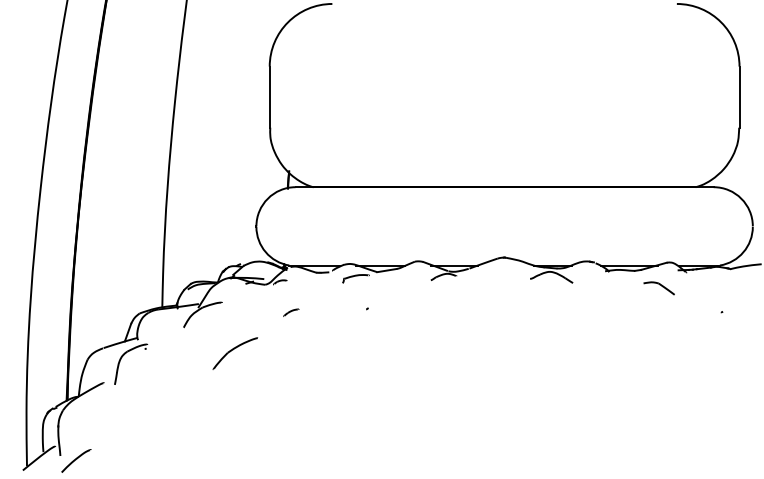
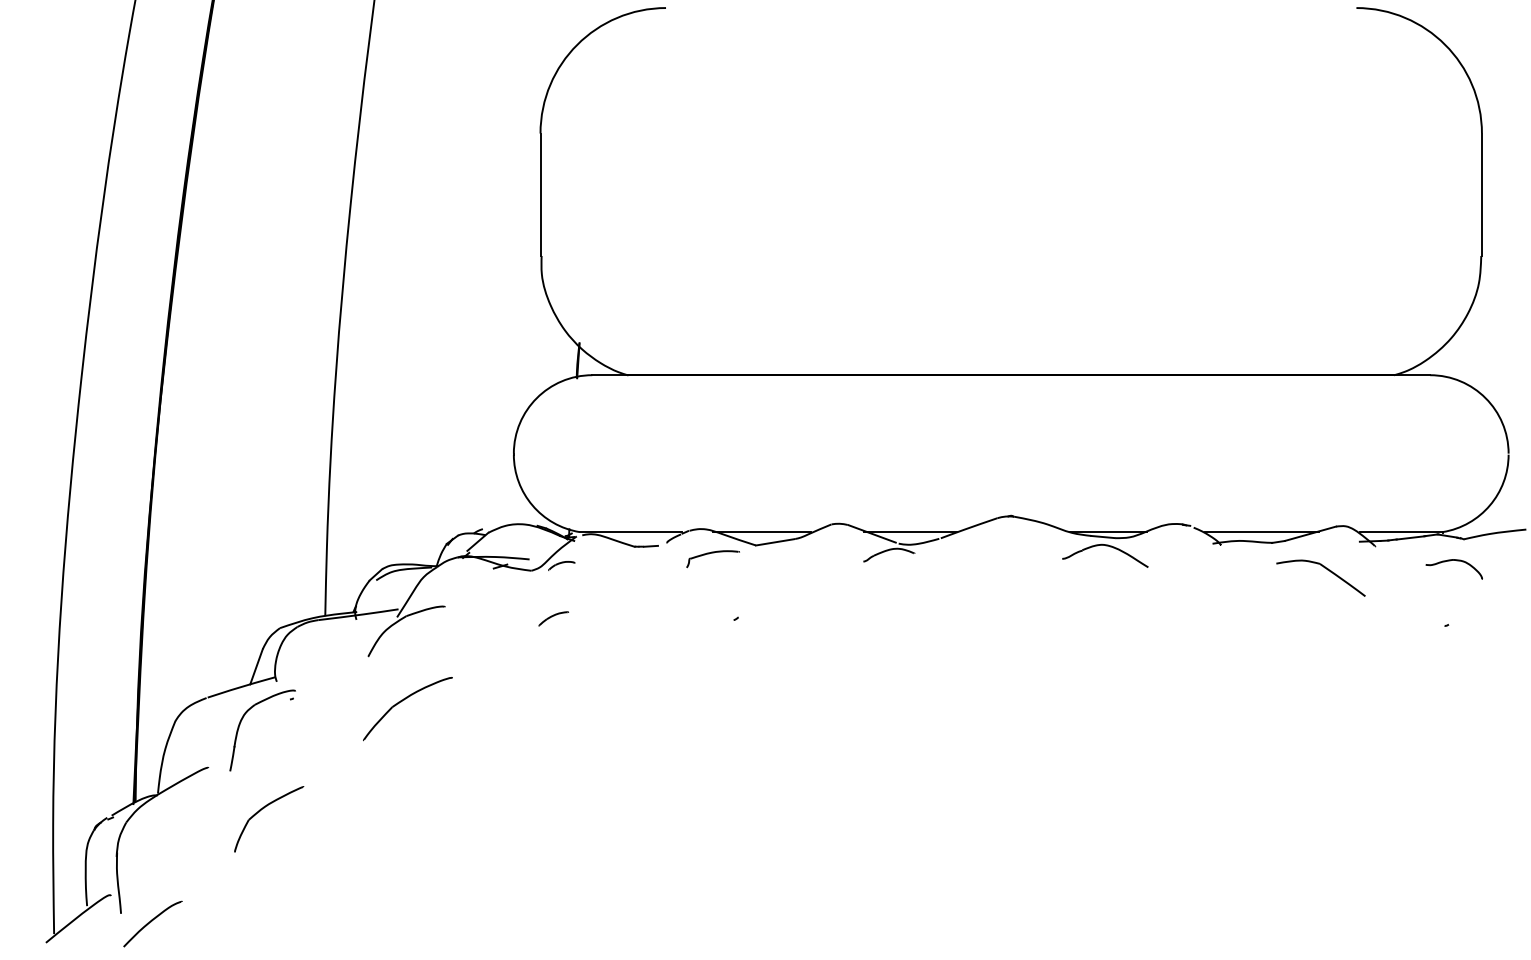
part: (725, 283) -> (1453, 568), added
part: (658, 288) -> (1319, 578), size x1.43
line: (291, 312) -> (554, 618), moved
part: (235, 353) -> (407, 708), moved
part: (133, 408) -> (267, 818), added

